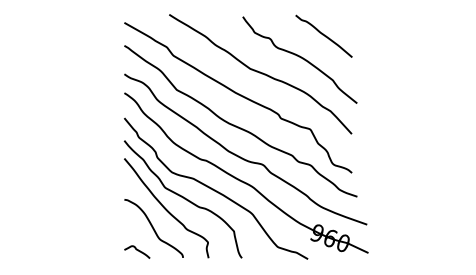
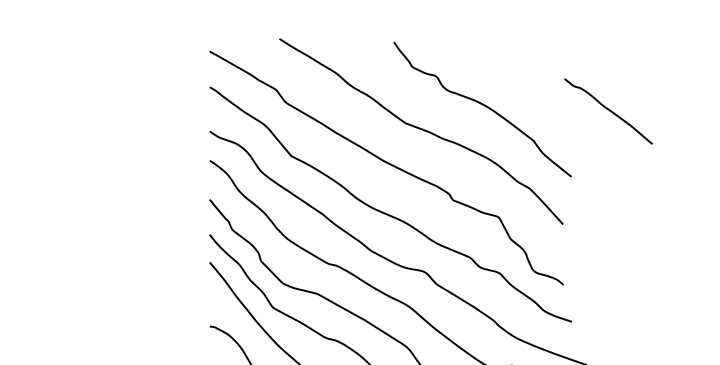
curve: (323, 35) -> (607, 110), moved

